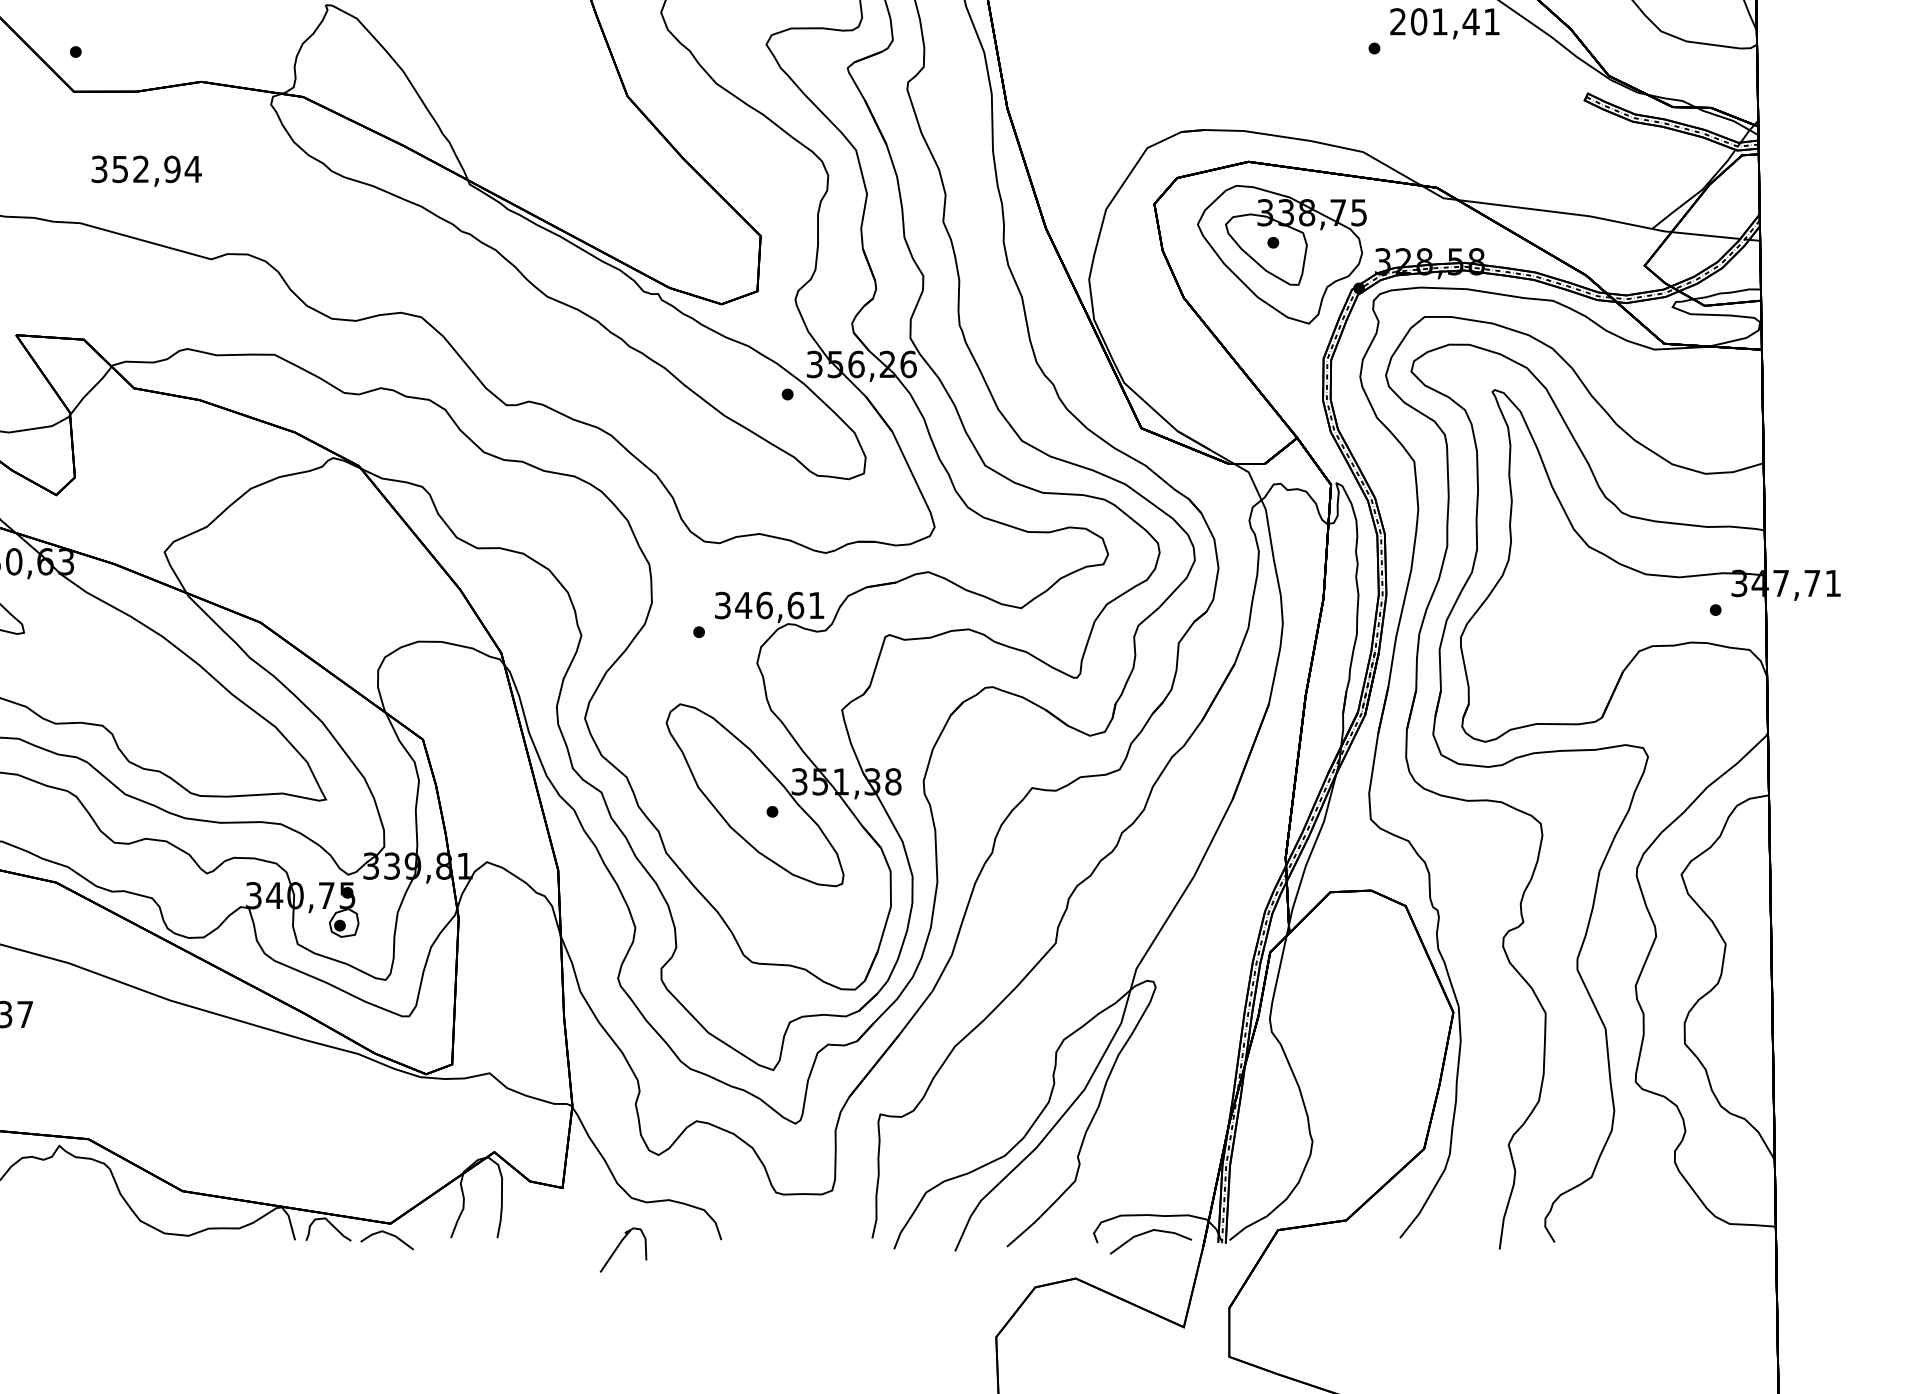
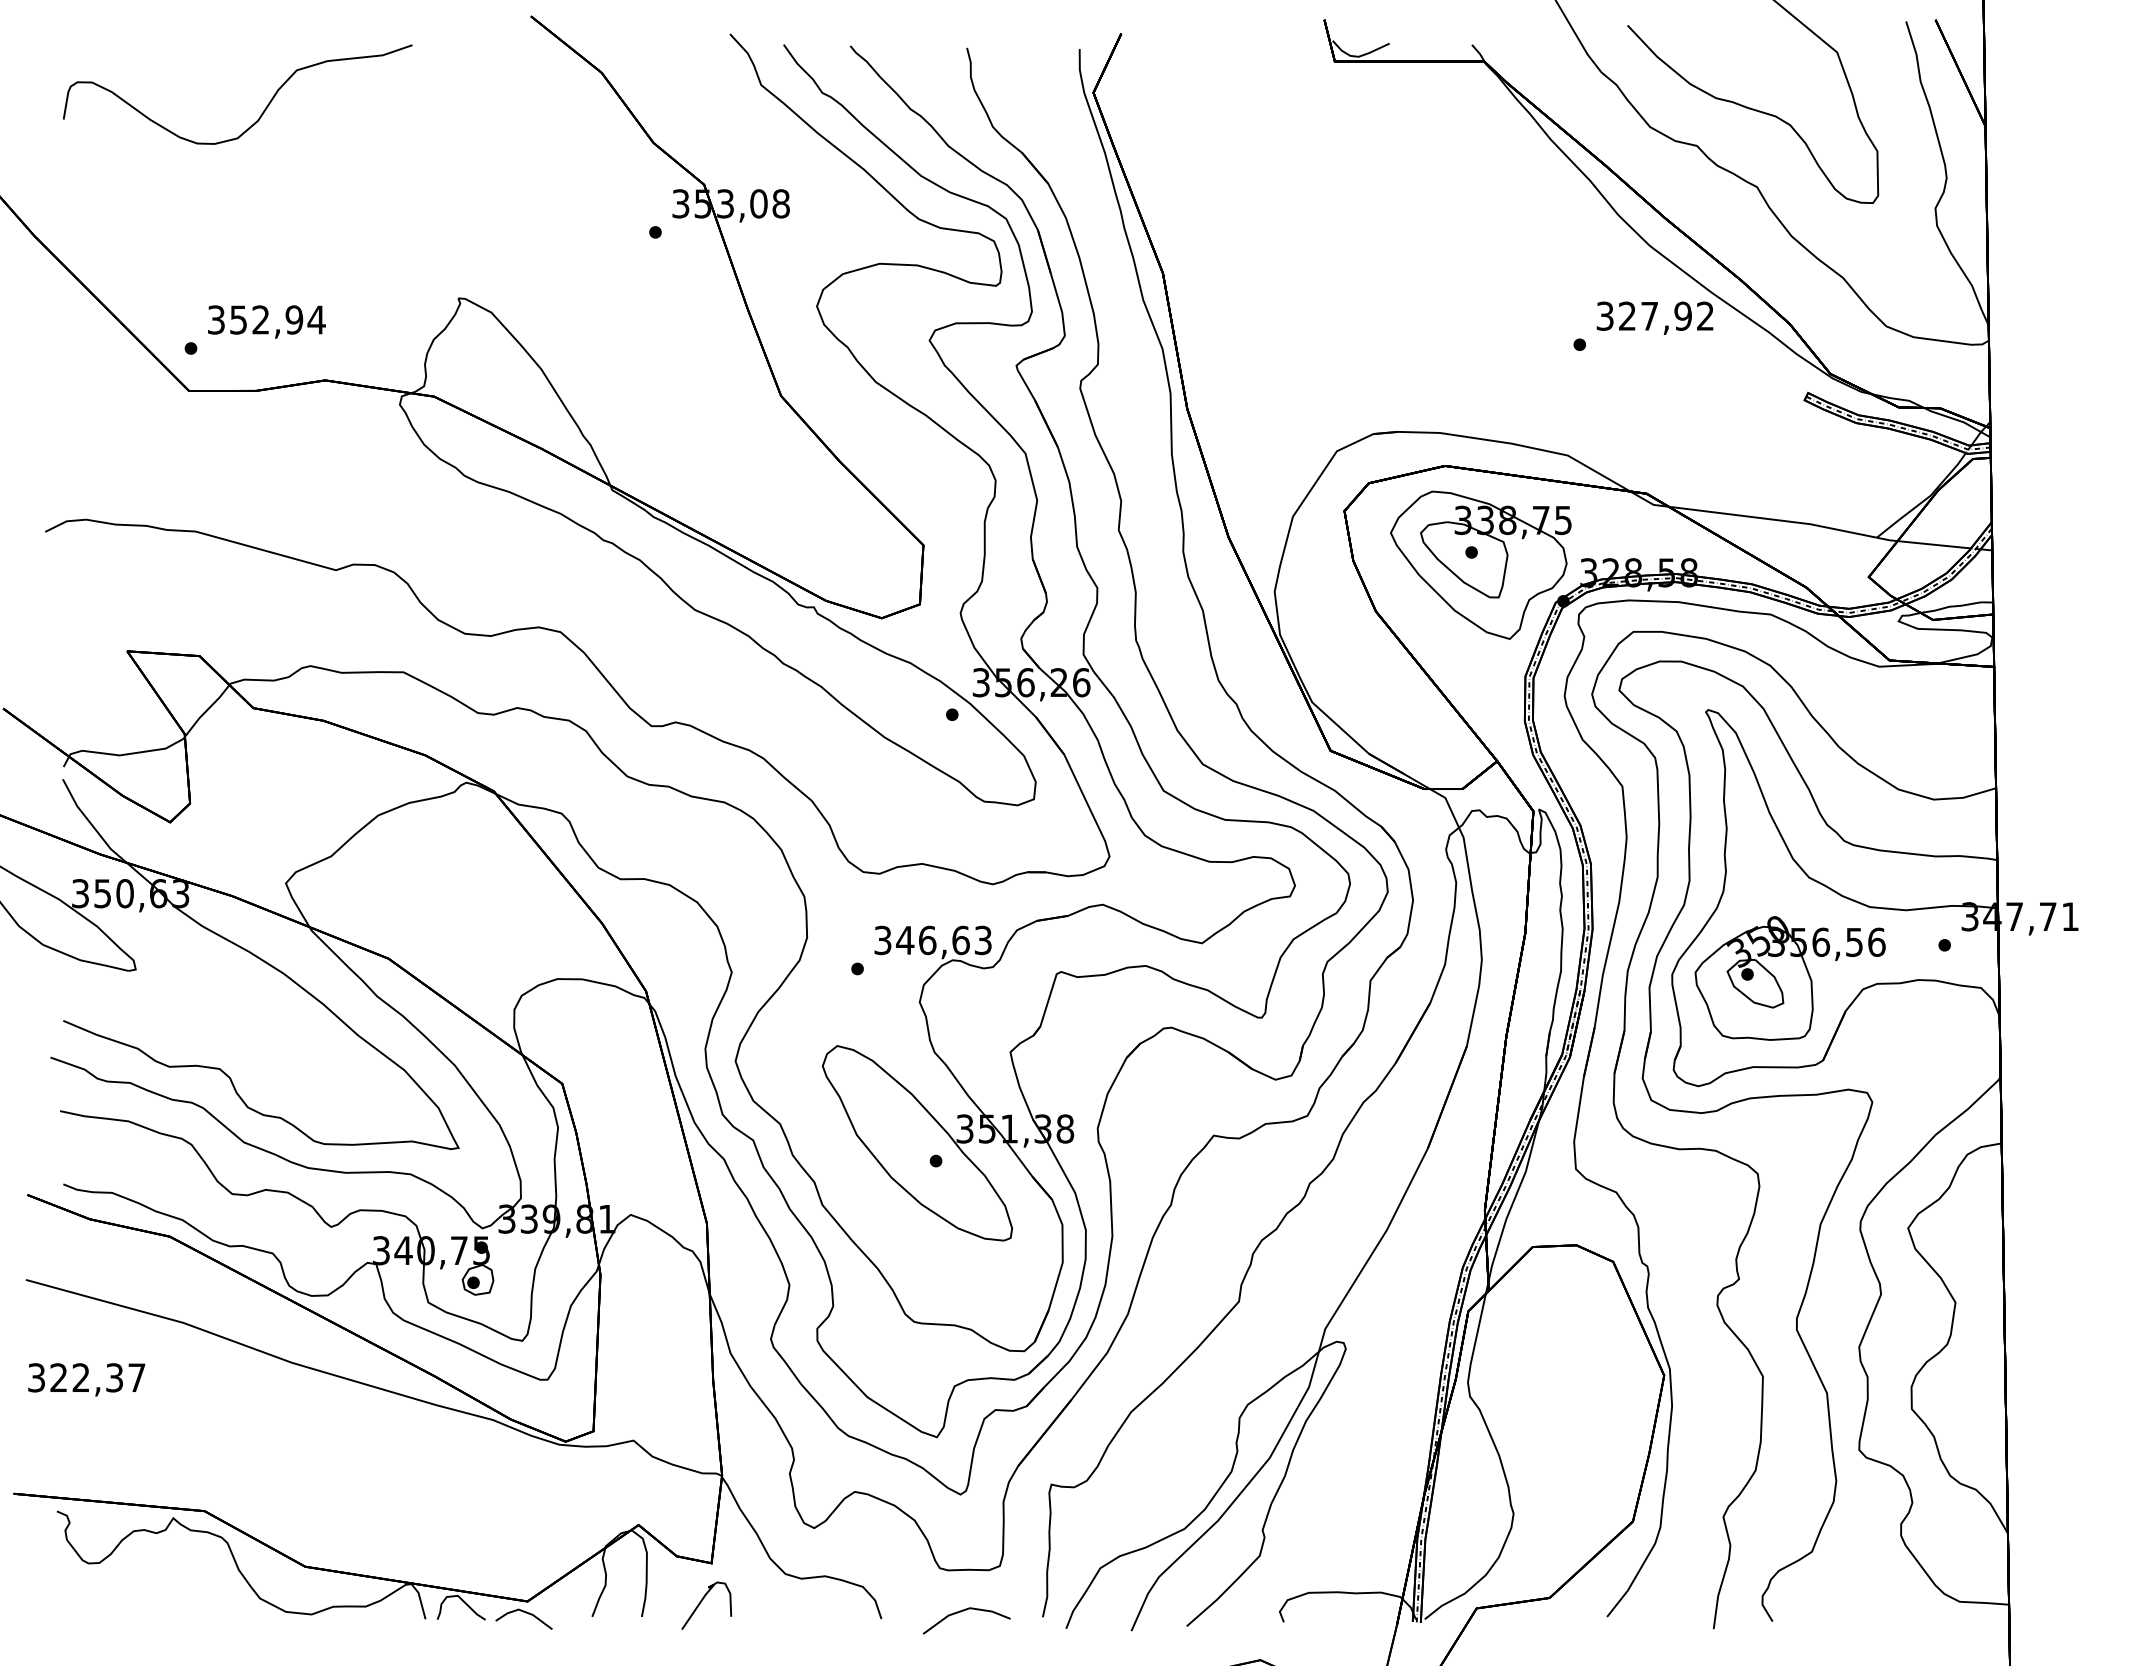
text: (1444, 21) -> (1654, 315), 201,41 -> 327,92
text: (146, 170) -> (266, 321), moved
text: (815, 605) -> (982, 940), 346,61 -> 346,63
part: (1570, 641) -> (1789, 978), added
line: (1146, 1233) -> (961, 1612), moved
curve: (619, 1246) -> (702, 1601), moved

